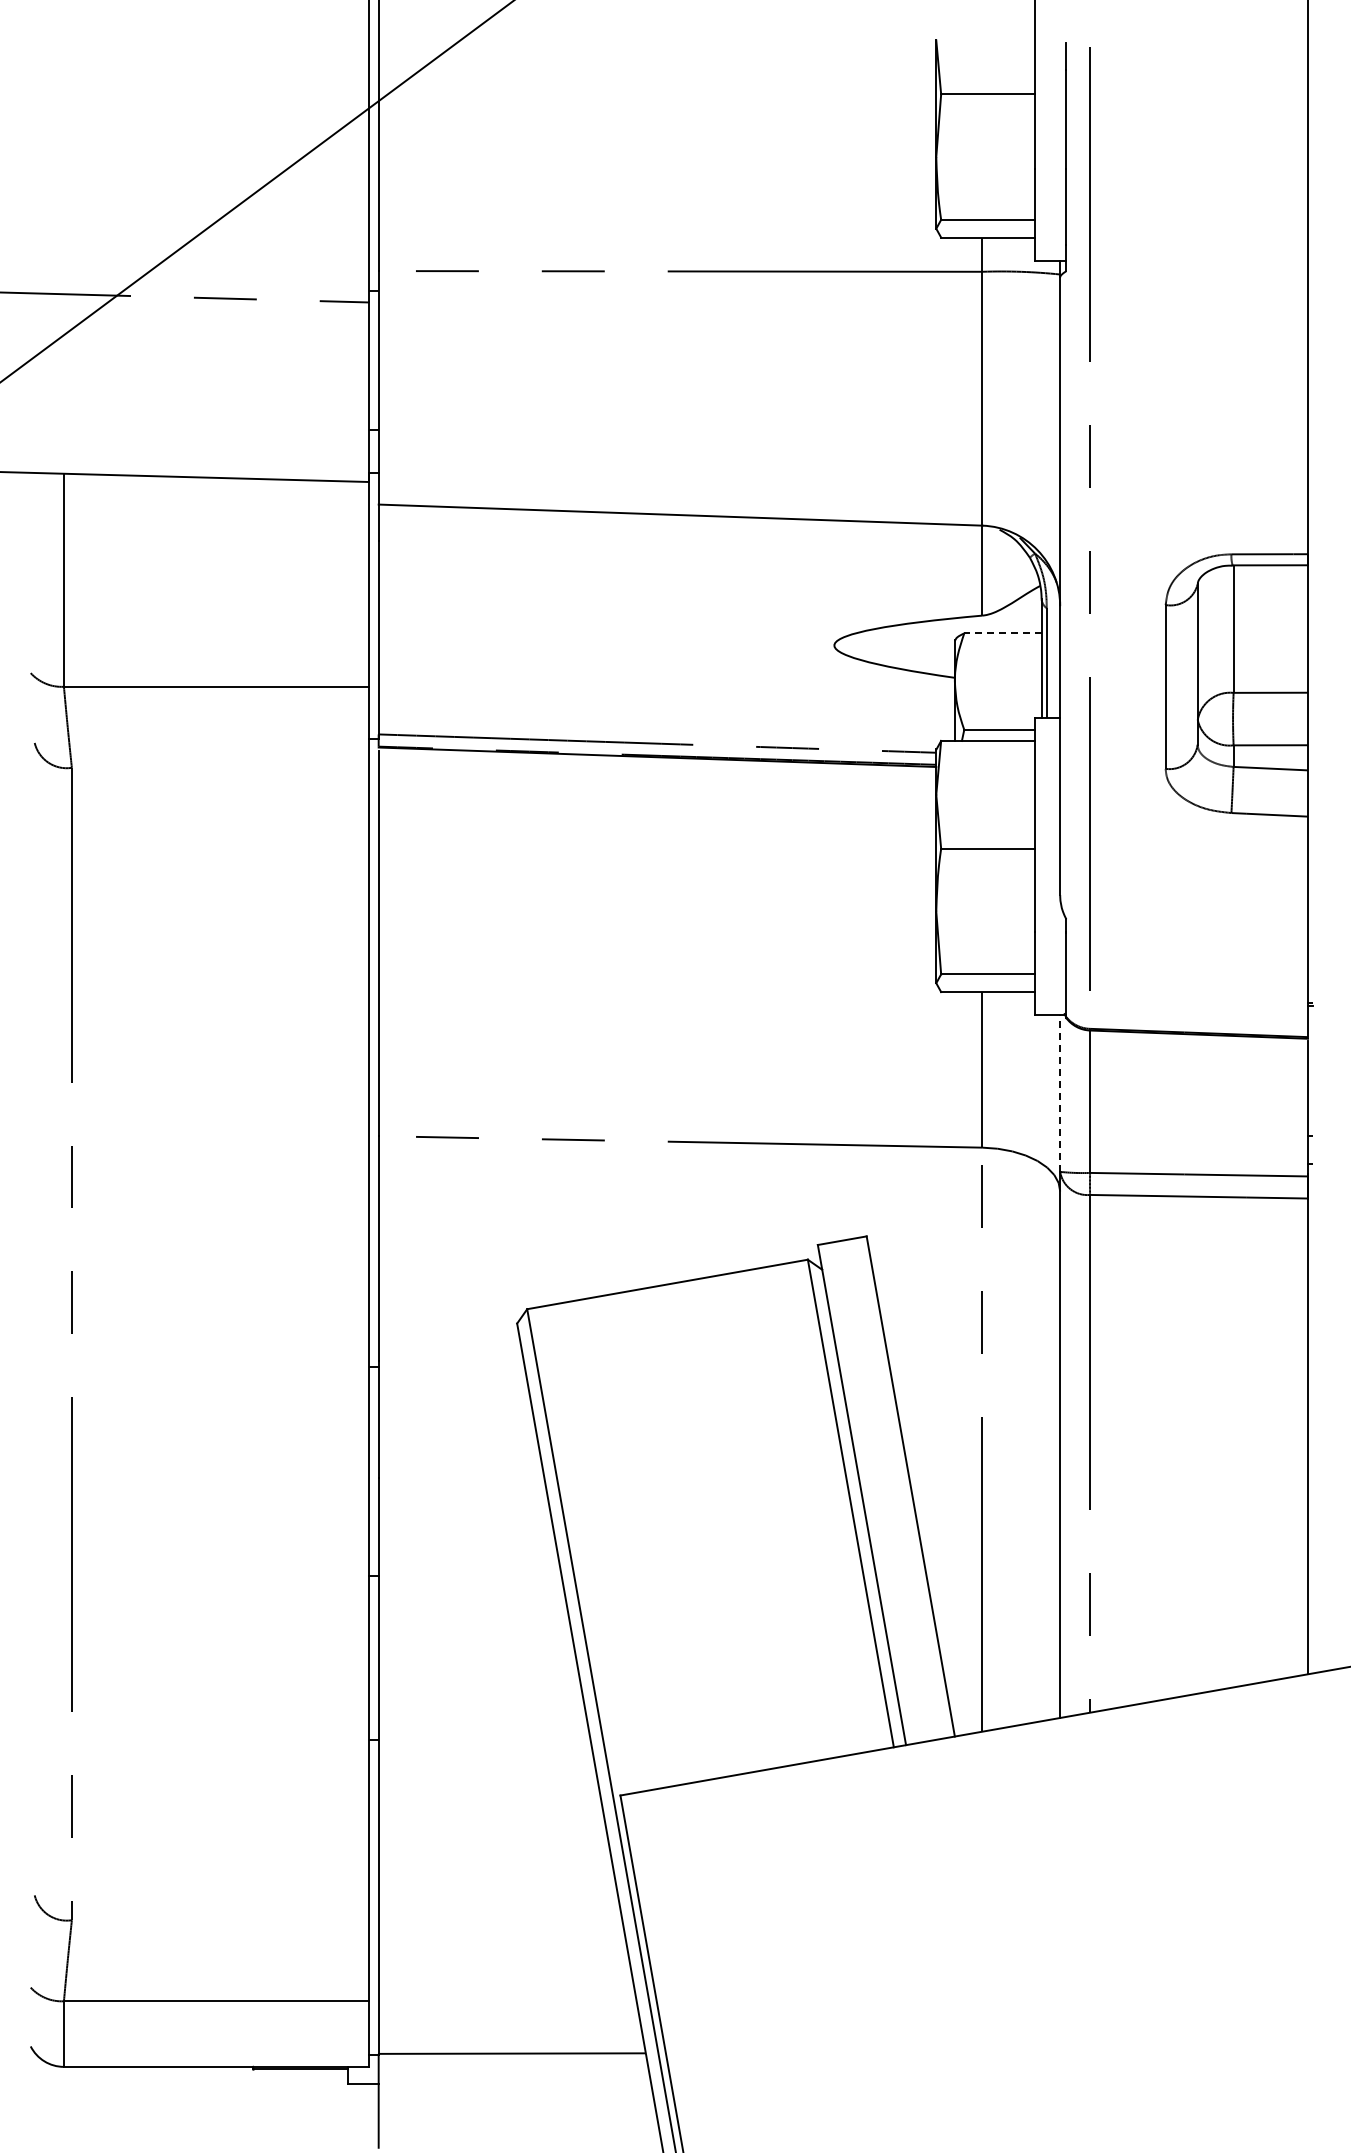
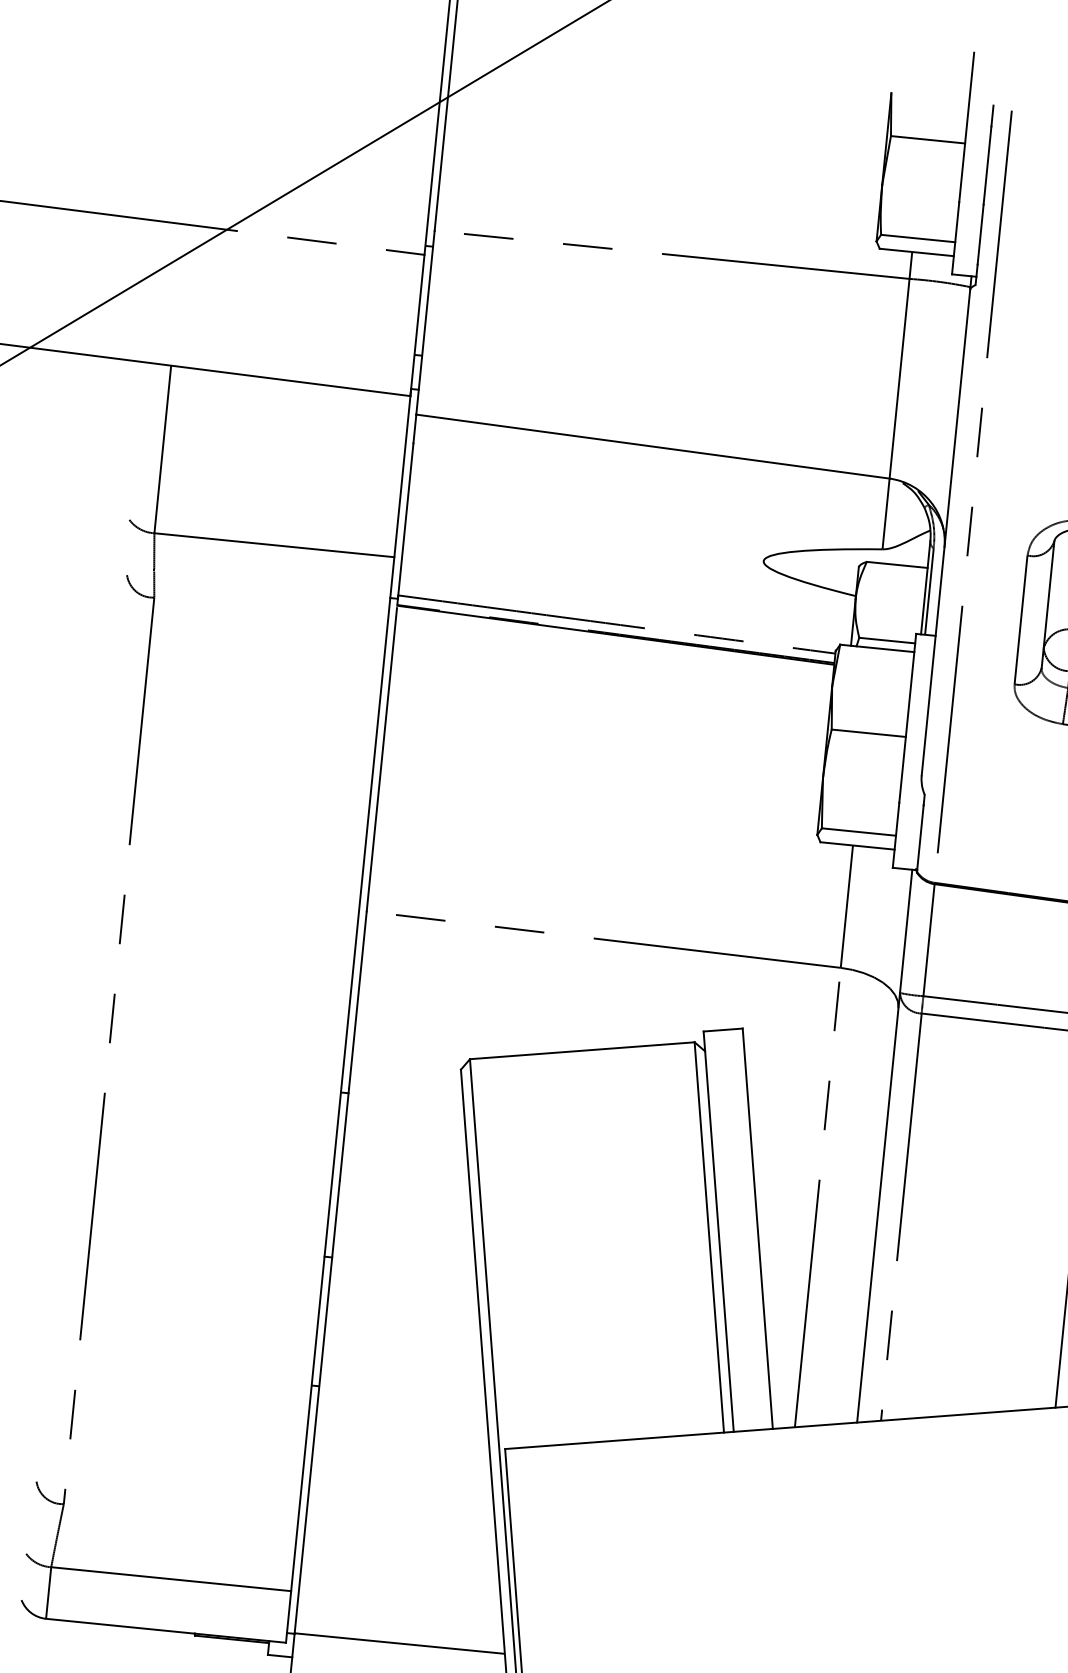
line: (1002, 633) -> (896, 565), dashed -> solid
line: (1060, 1093) -> (906, 931), dashed -> solid

